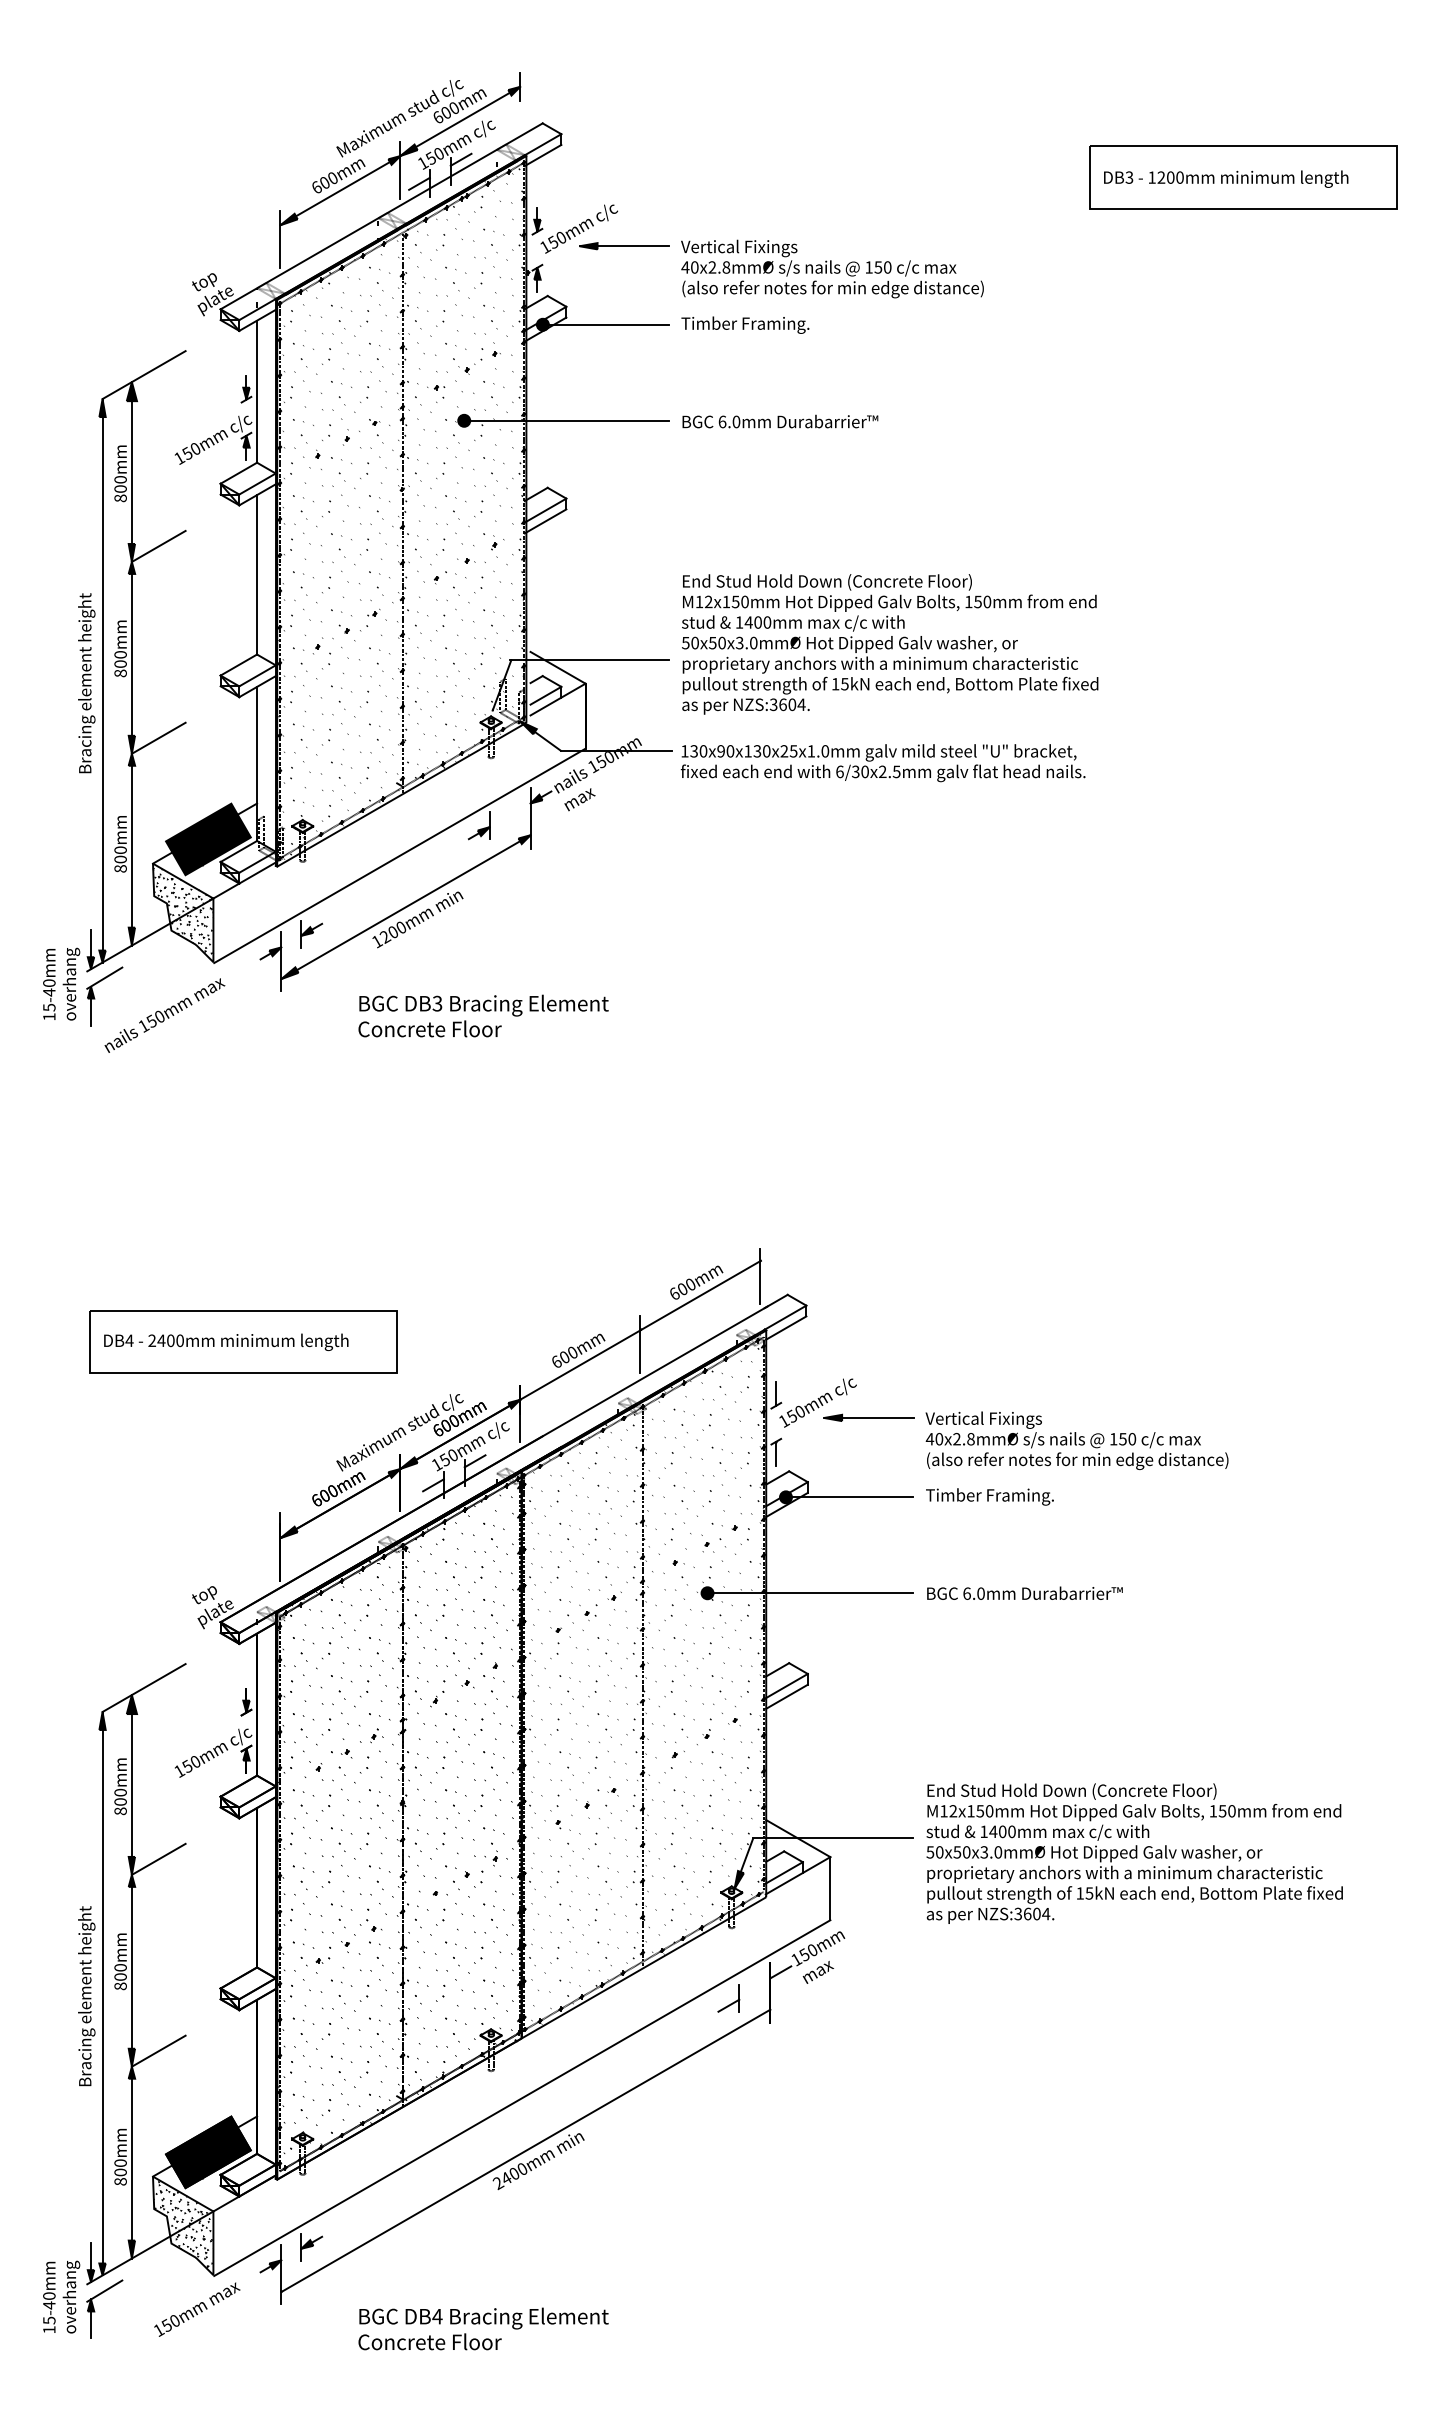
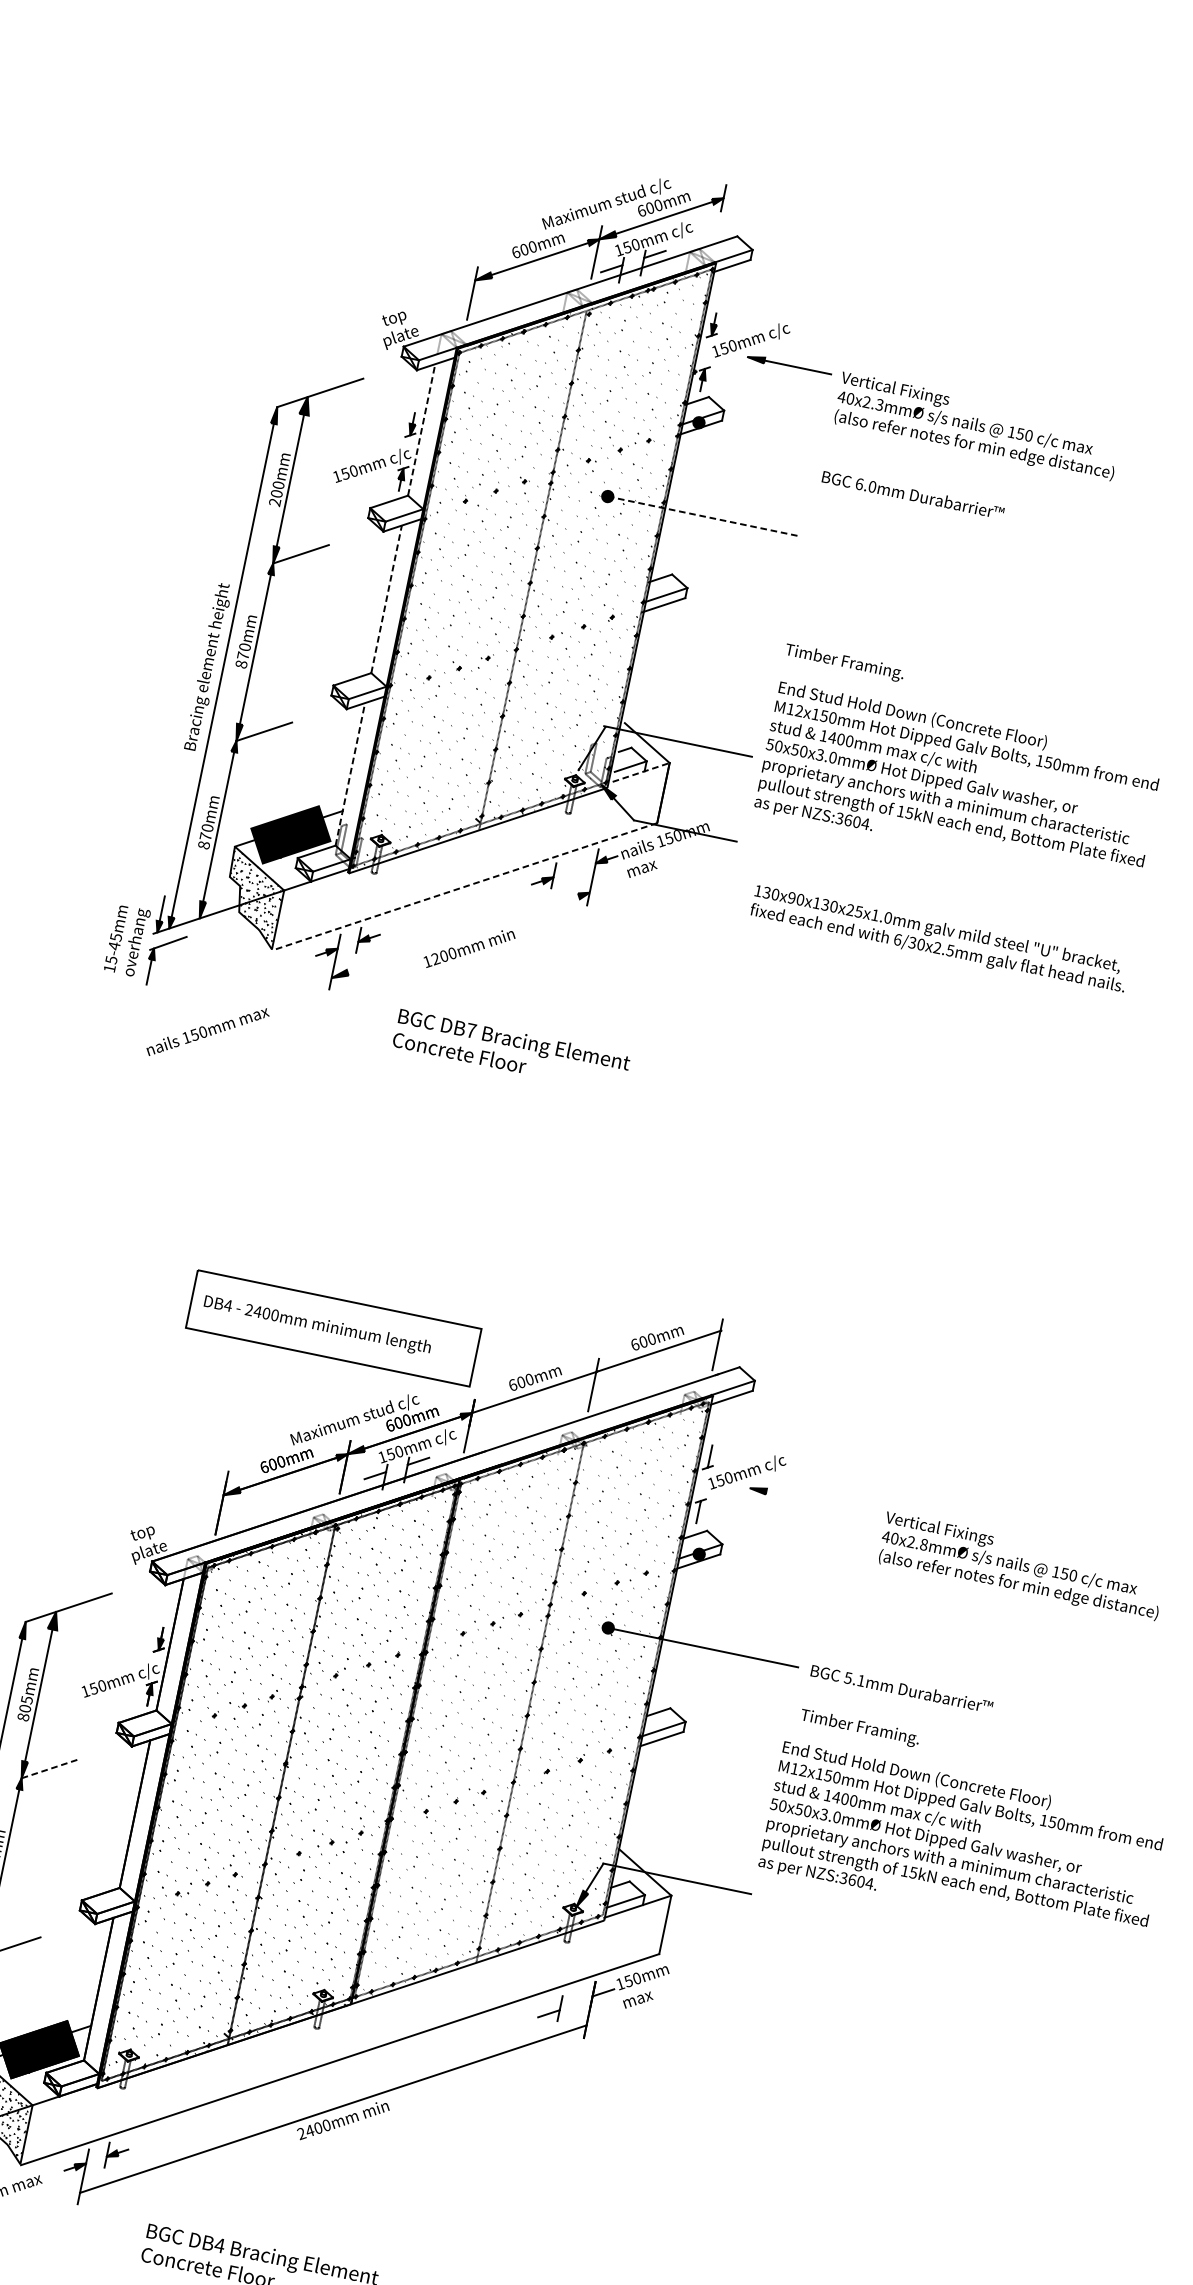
text: (726, 267) -> (879, 404), 40x2.8mm -> 40x2.3mm
line: (605, 324) -> (756, 434), removed
text: (745, 324) -> (844, 662), moved
line: (257, 391) -> (422, 429), solid -> dashed
line: (566, 420) -> (702, 515), solid -> dashed
text: (780, 421) -> (913, 494), moved
text: (120, 498) -> (274, 502), 800mm -> 200mm
line: (257, 574) -> (387, 599), solid -> dashed
text: (120, 663) -> (243, 655), 800mm -> 870mm
line: (558, 699) -> (641, 772), solid -> dashed
line: (257, 763) -> (350, 774), solid -> dashed
text: (882, 763) -> (938, 940), moved
line: (399, 856) -> (464, 887), solid -> dashed
text: (120, 859) -> (205, 836), 800mm -> 870mm
line: (405, 907) -> (460, 935), removed
text: (49, 983) -> (116, 937), 15-40mm -> 15-45mm
text: (437, 1003) -> (471, 1030), DB3 -> DB7
text: (164, 1015) -> (207, 1031), moved
part: (243, 1341) -> (333, 1328), moved
line: (869, 1417) -> (791, 1496), removed
text: (1076, 1440) -> (1021, 1566), moved
text: (989, 1496) -> (859, 1727), moved
line: (848, 1497) -> (757, 1566), removed
text: (973, 1593) -> (854, 1679), 6.0mm -> 5.1mm
text: (120, 1792) -> (26, 1699), 800mm -> 805mm
text: (1134, 1853) -> (962, 1844), moved
line: (158, 1859) -> (49, 1769), solid -> dashed

